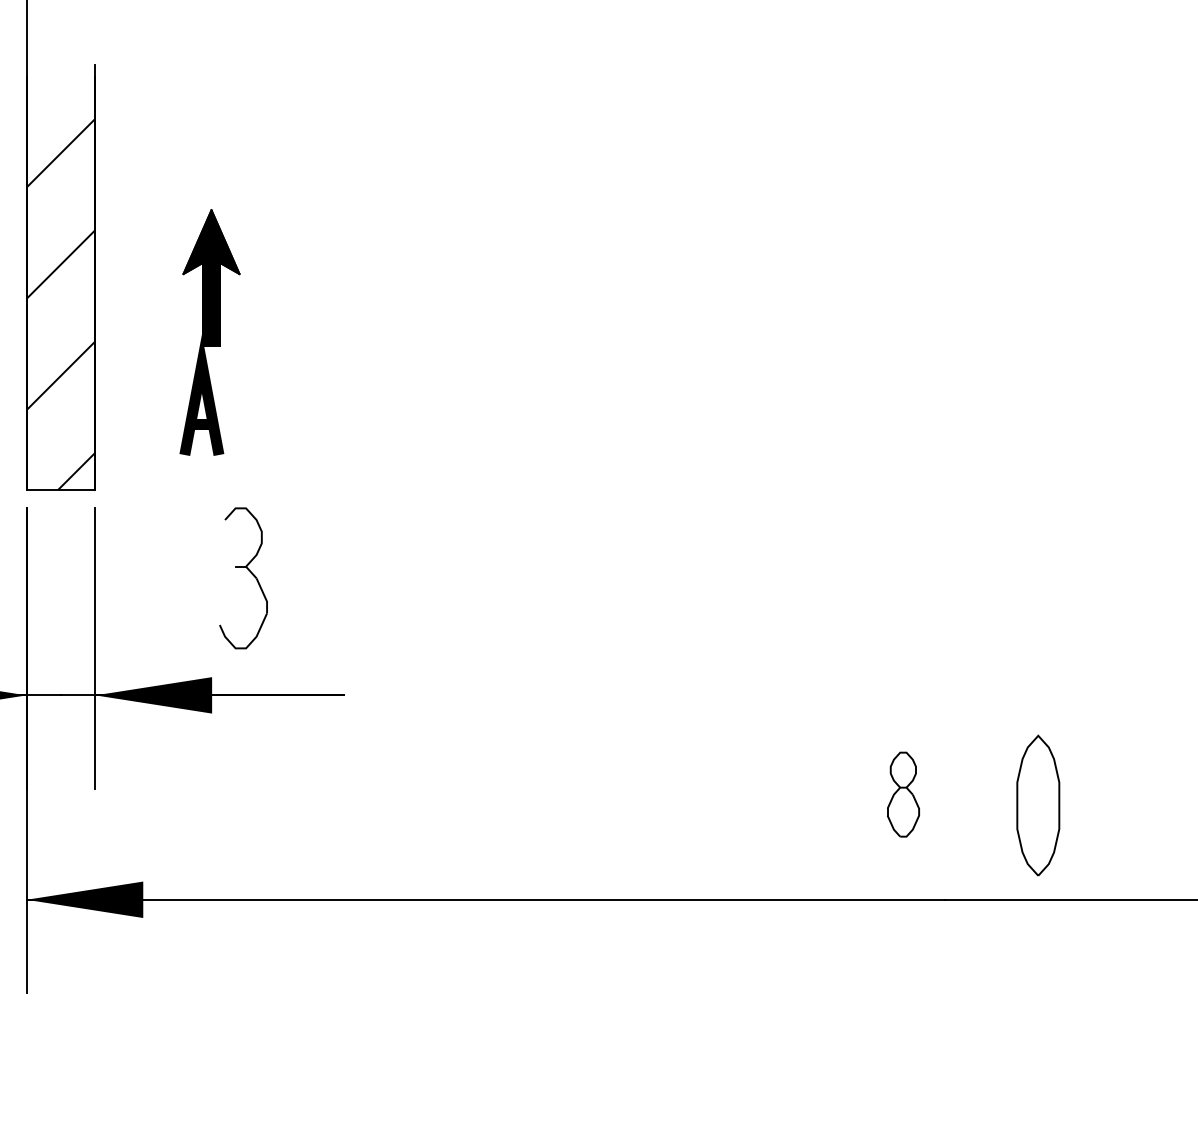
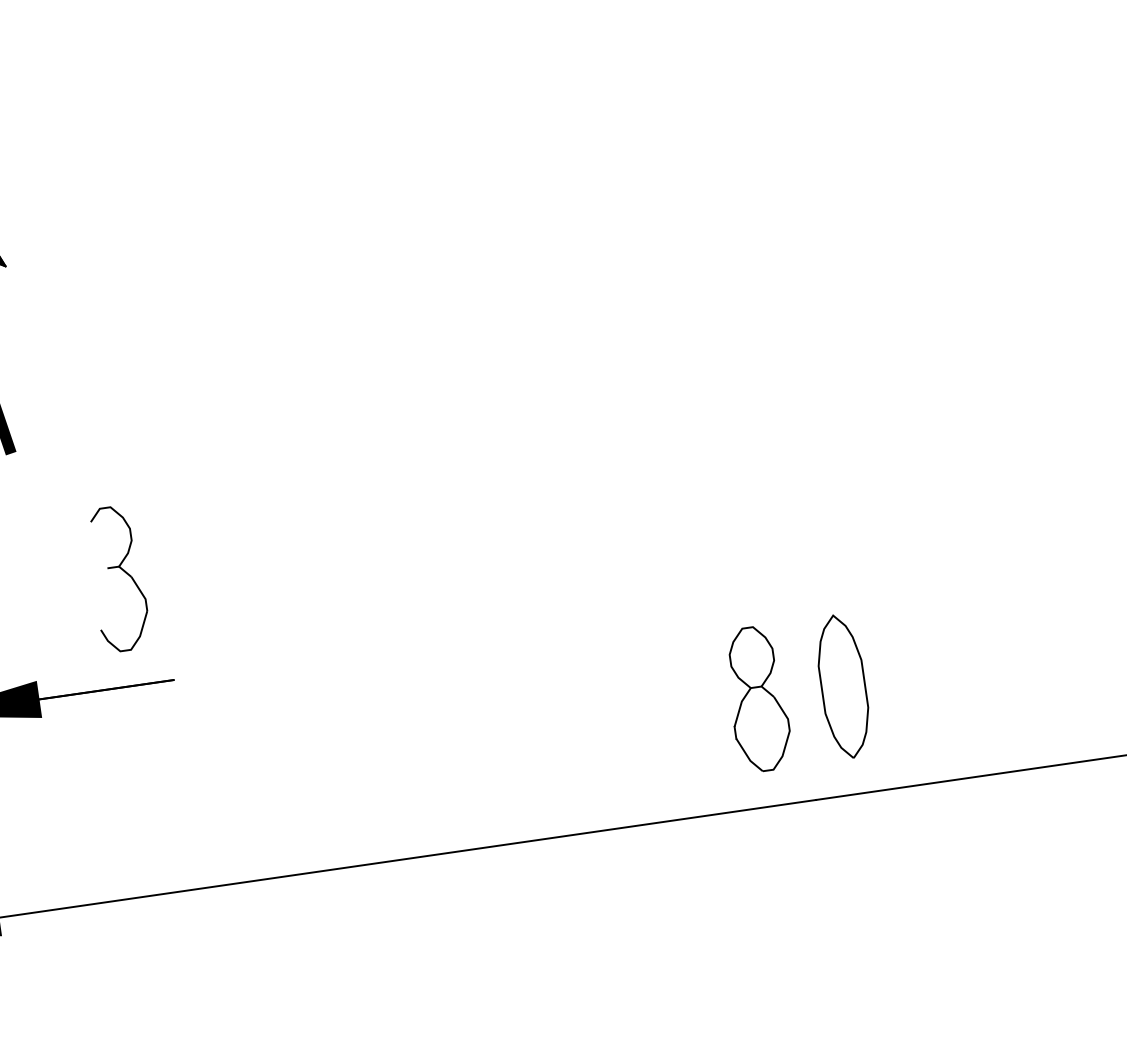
part: (250, 573) -> (124, 572), moved
part: (903, 794) -> (758, 698), size x1.67
part: (1038, 805) -> (843, 686), moved

